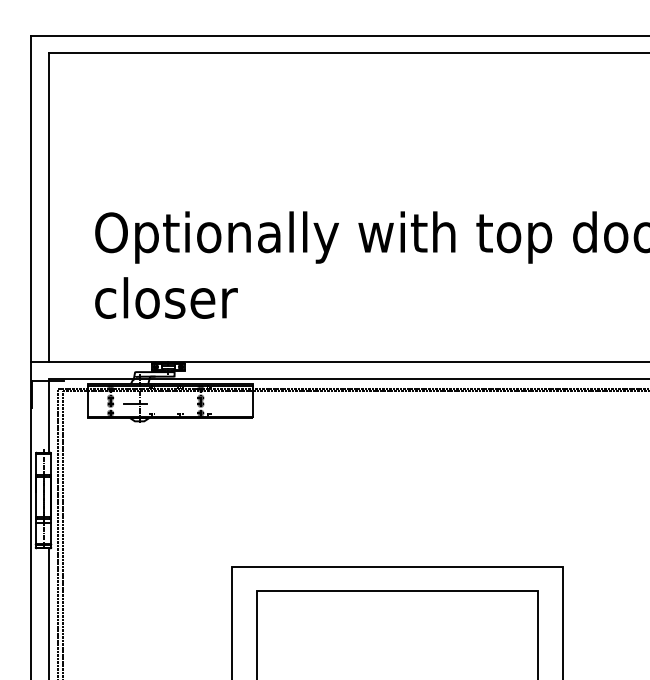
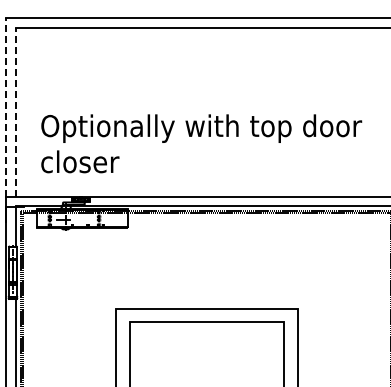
line: (31, 197) -> (6, 106), solid -> dashed
line: (48, 206) -> (15, 111), solid -> dashed

